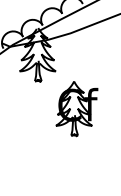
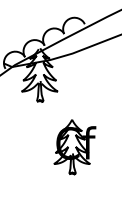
part: (76, 109) -> (74, 147), moved

